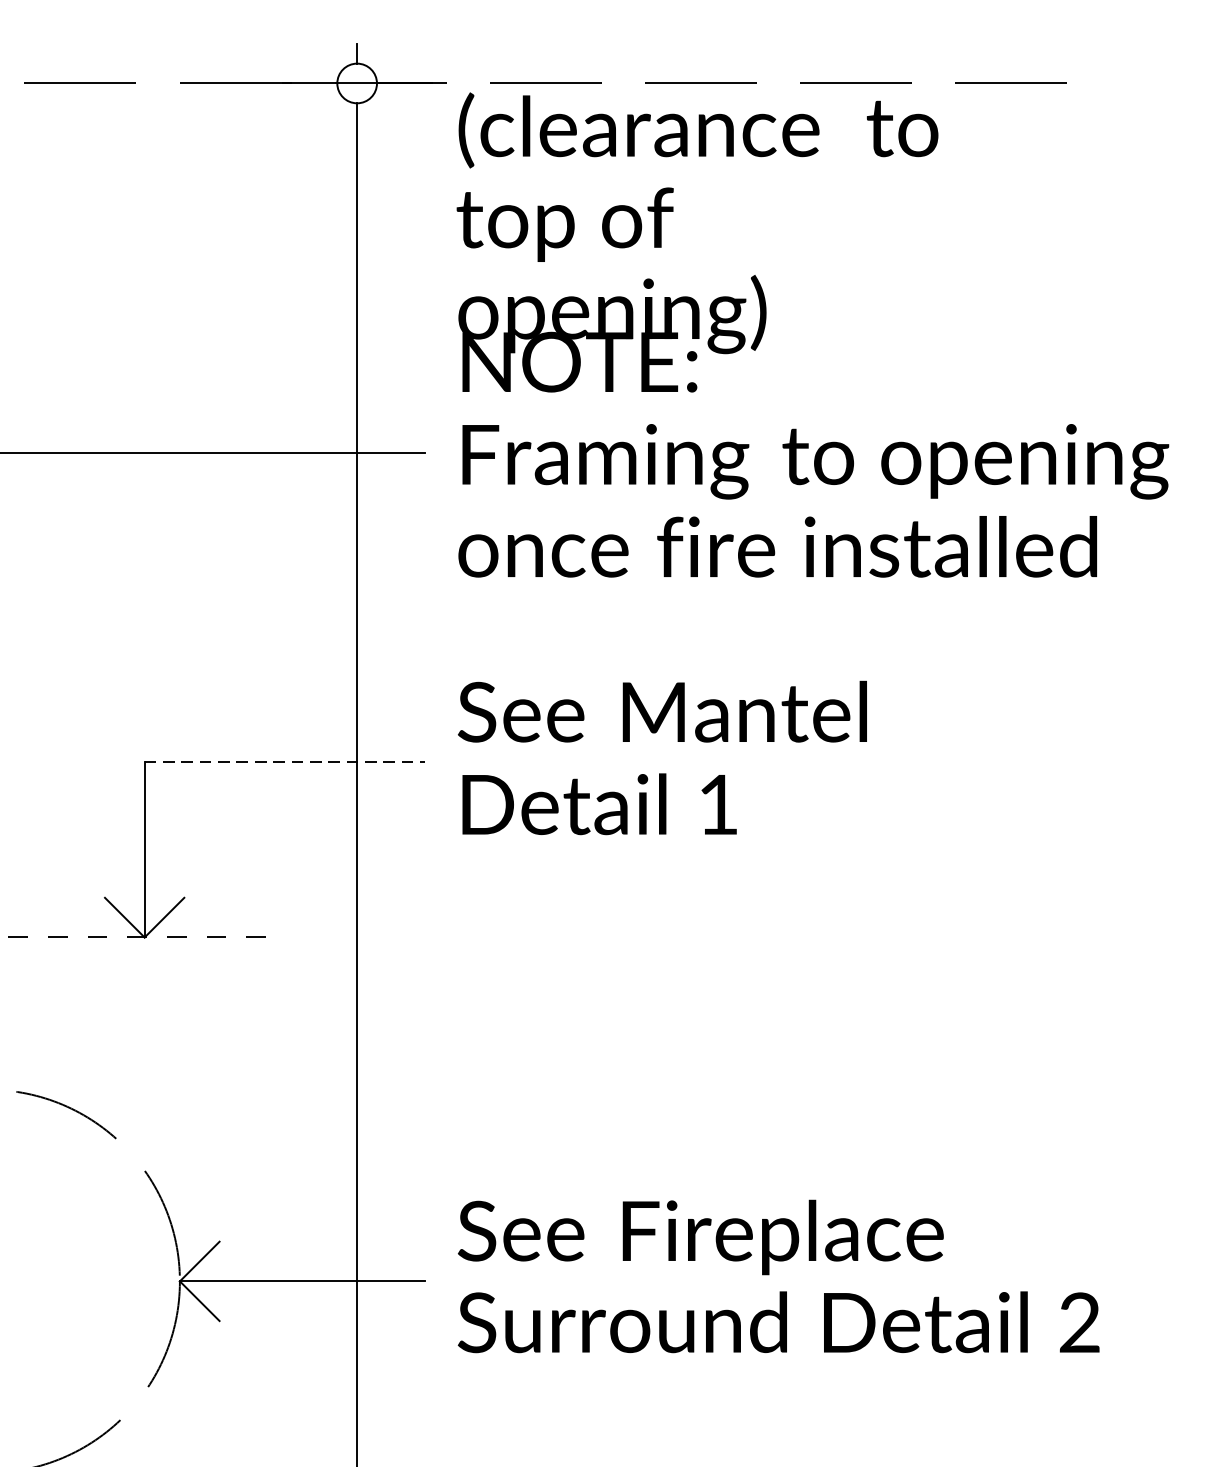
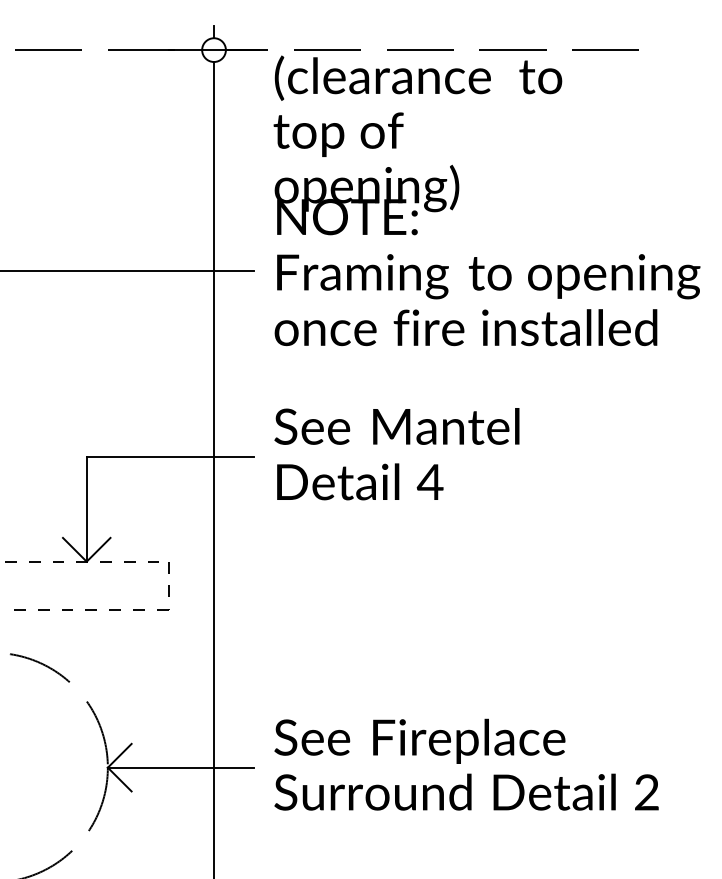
line: (284, 761) -> (170, 456), dashed -> solid
text: (716, 803) -> (429, 481), 1 -> 4
part: (152, 1017) -> (91, 609), added

